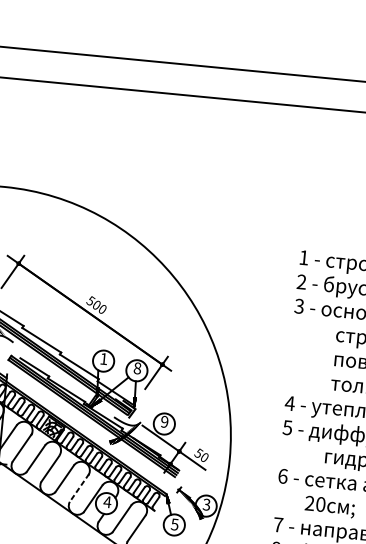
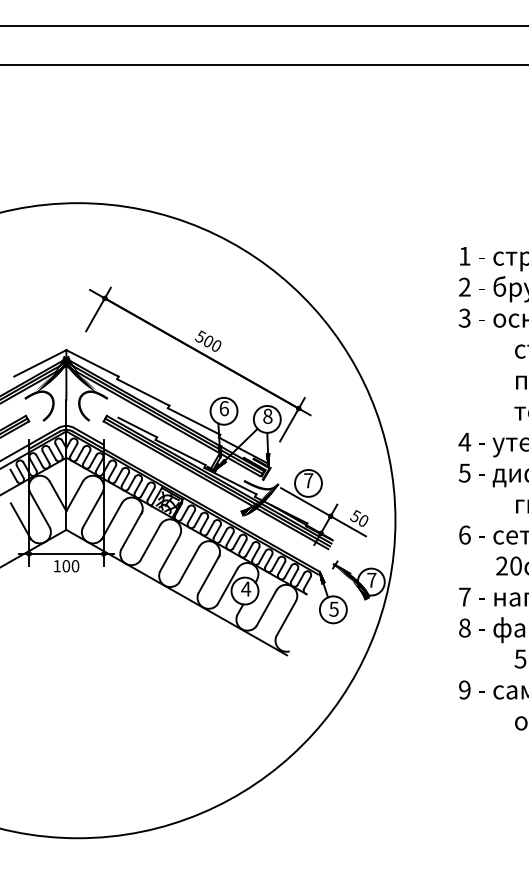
text: (103, 358) -> (223, 408), 1 -> 6
text: (164, 421) -> (308, 480), 9 -> 7
line: (79, 487) -> (209, 574), dashed -> solid
text: (206, 504) -> (371, 579), 3 -> 7

